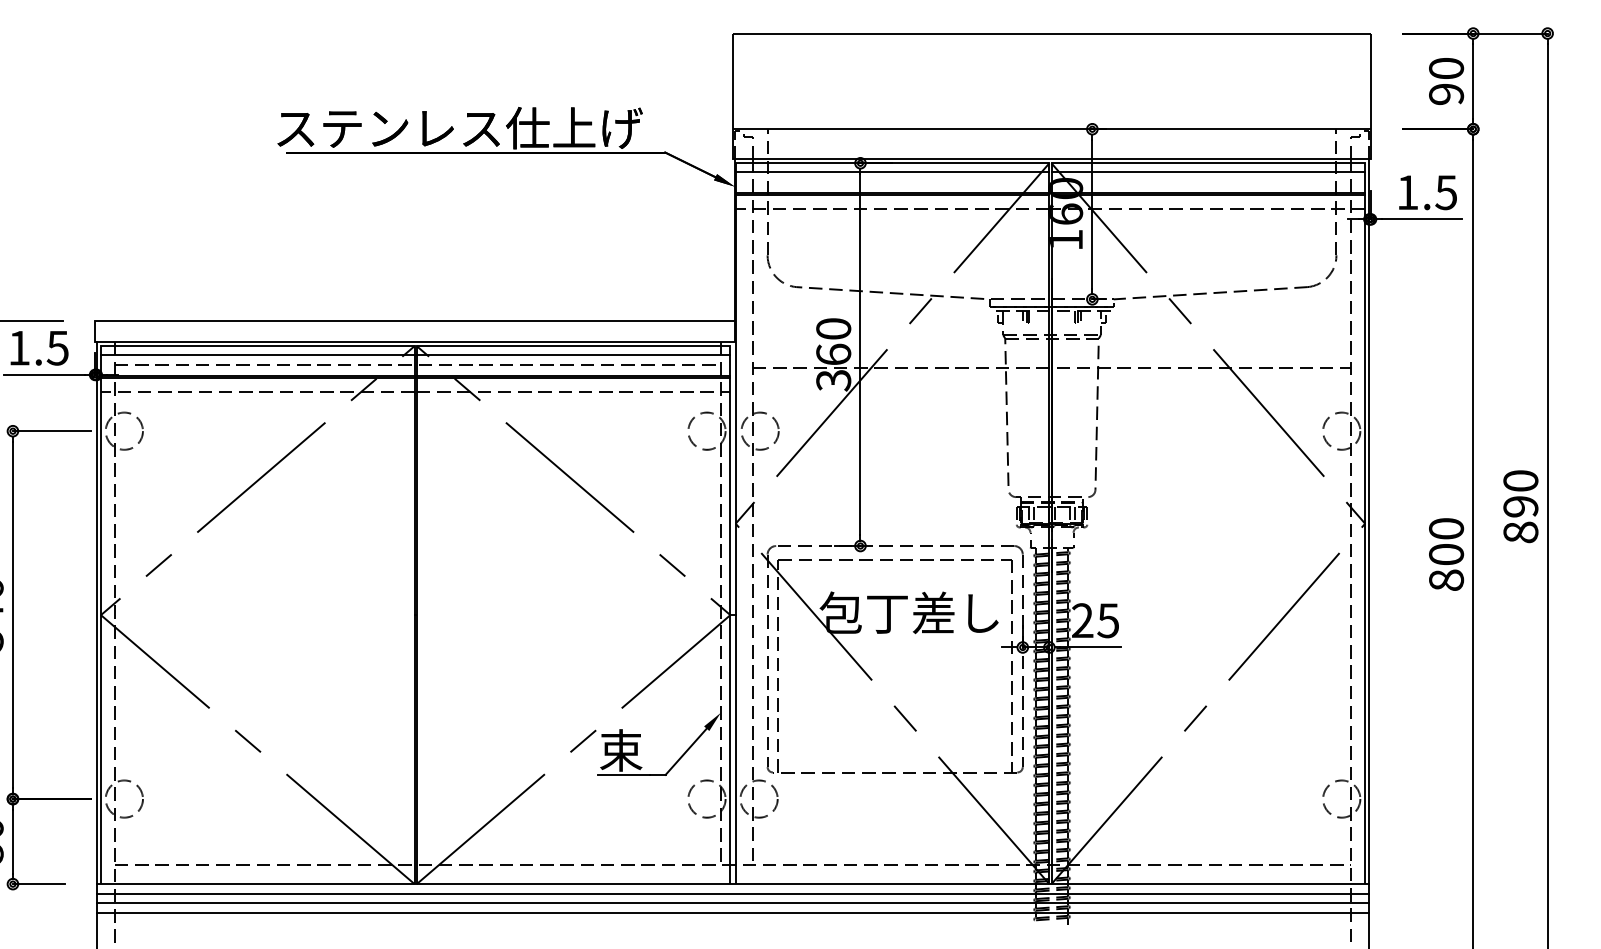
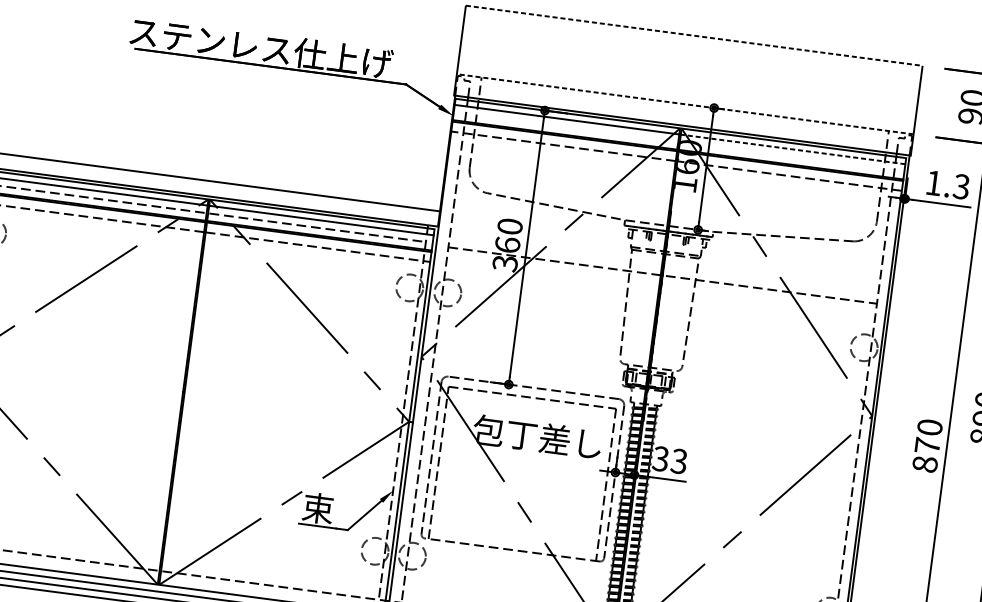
line: (1052, 33) -> (694, 35), solid -> dashed
line: (1052, 129) -> (685, 104), solid -> dashed
line: (1208, 171) -> (793, 149), solid -> dashed
text: (1445, 192) -> (960, 186), 1.5 -> 1.3
text: (1446, 554) -> (927, 445), 800 -> 870
text: (1094, 620) -> (669, 459), 25 -> 33

